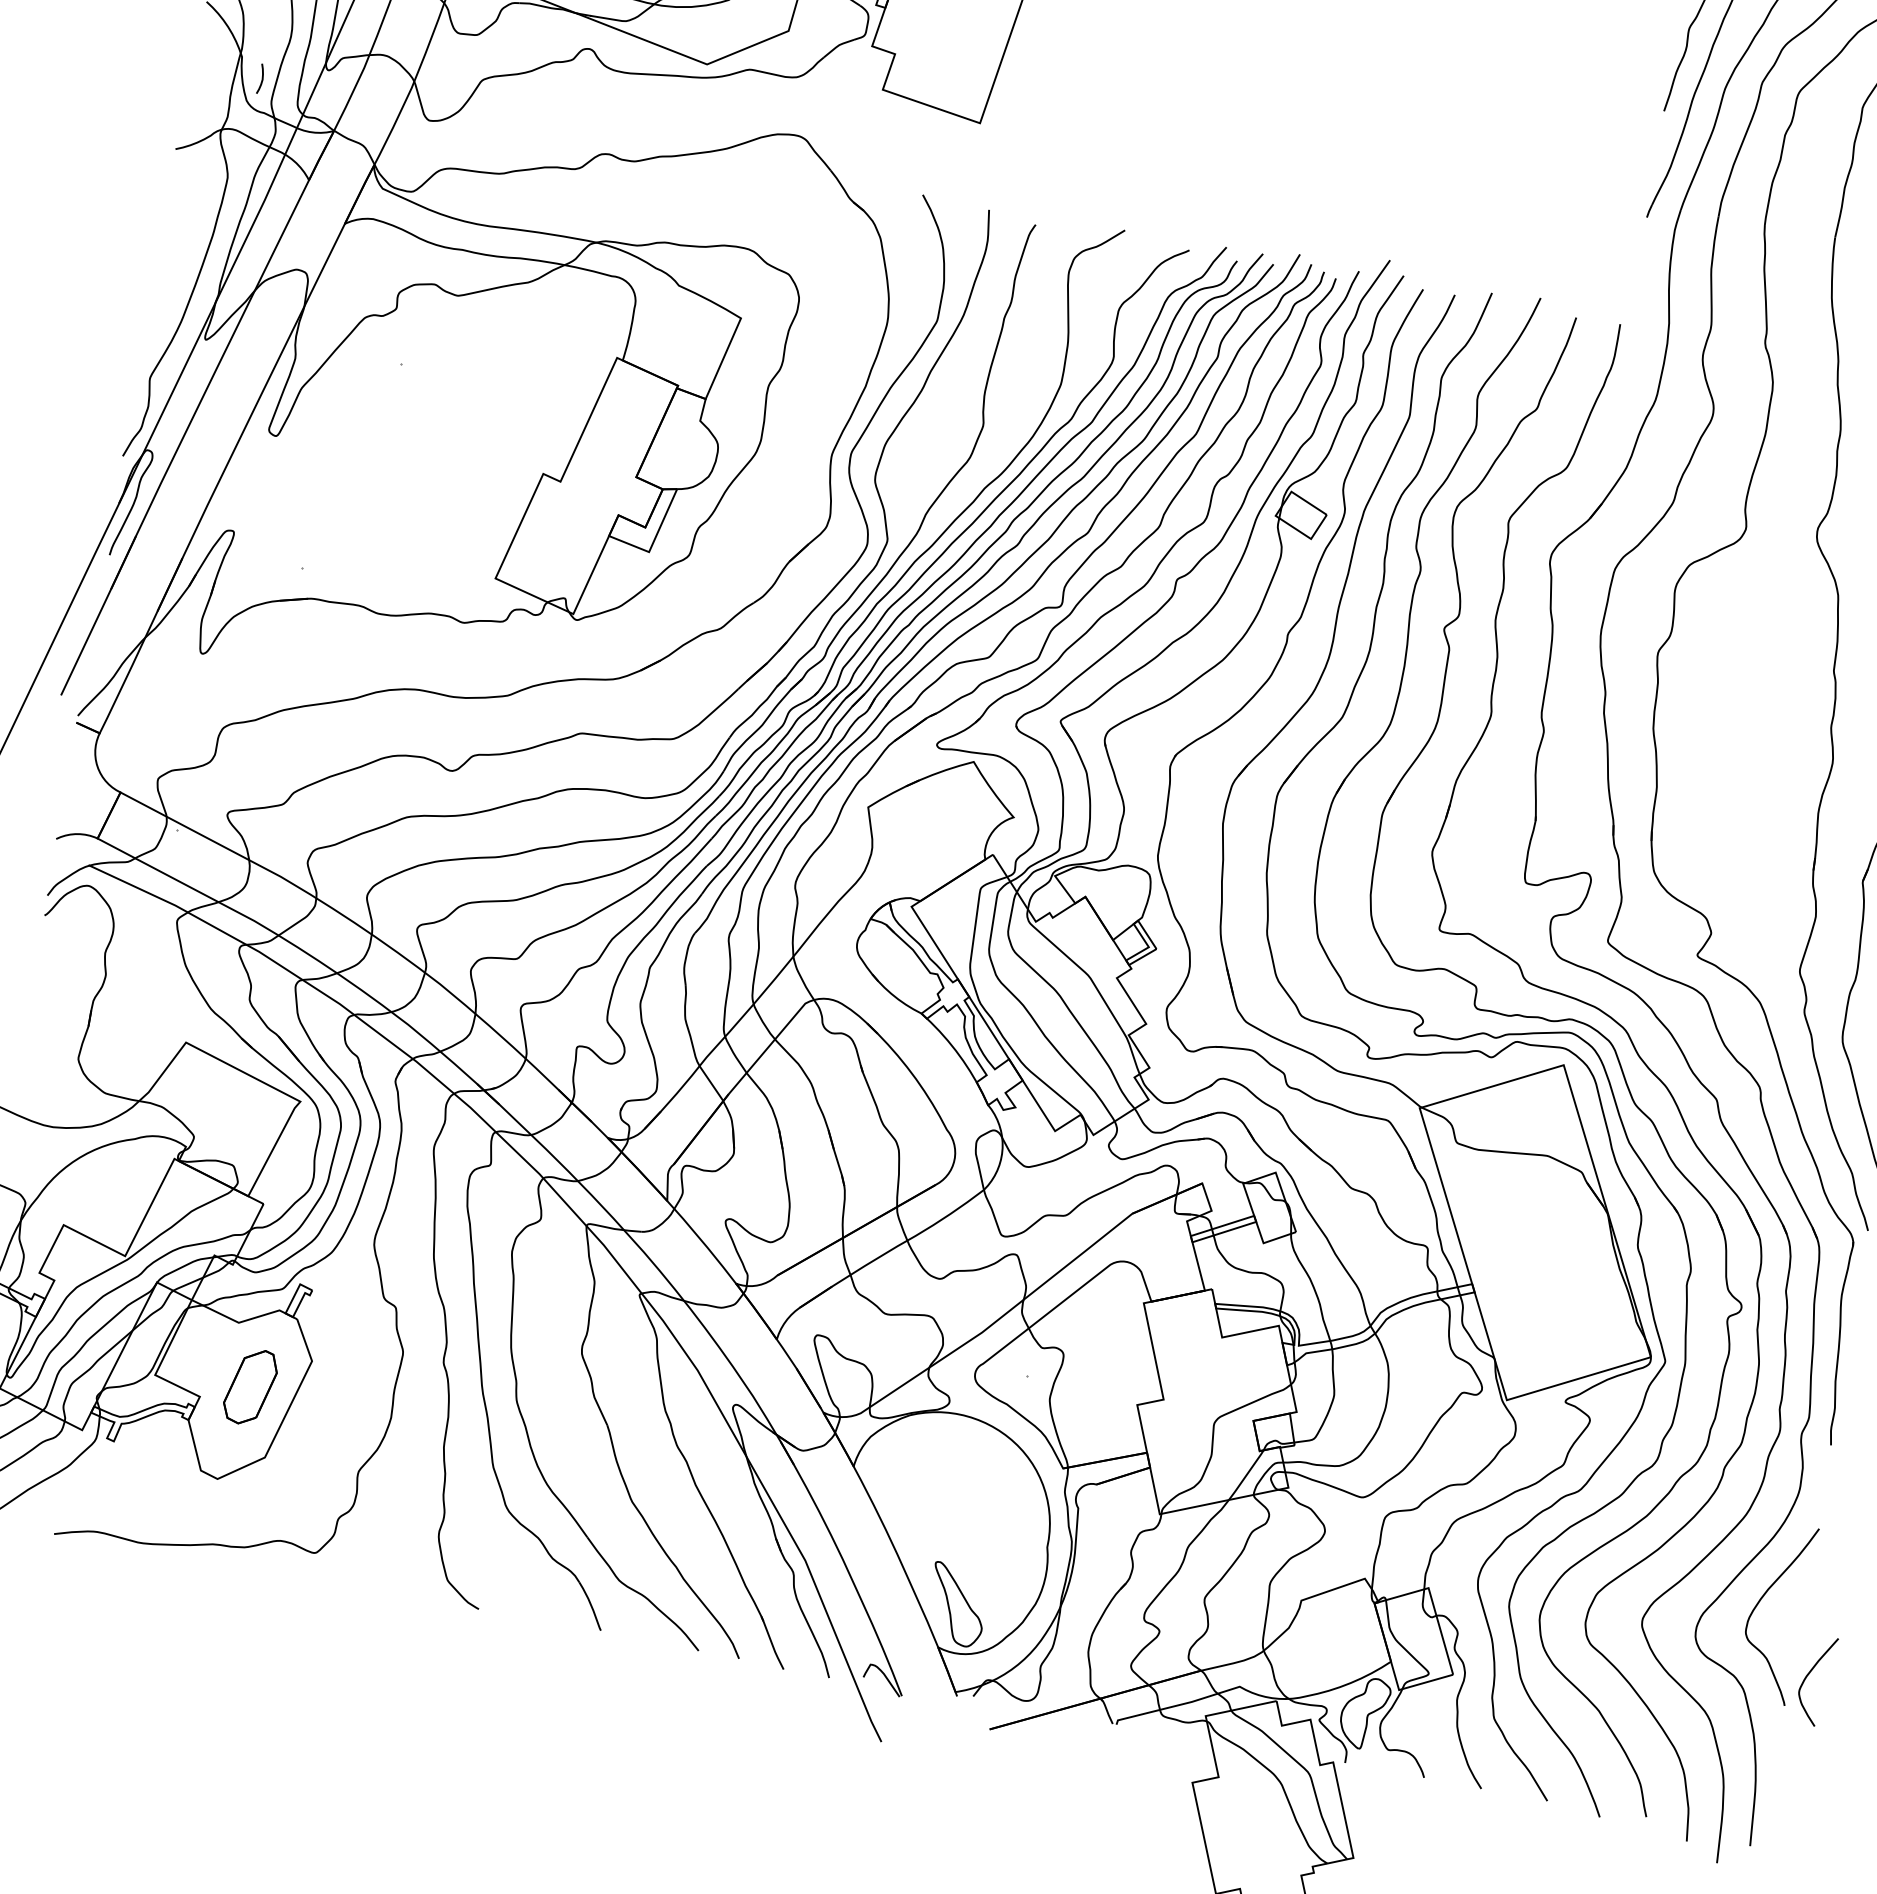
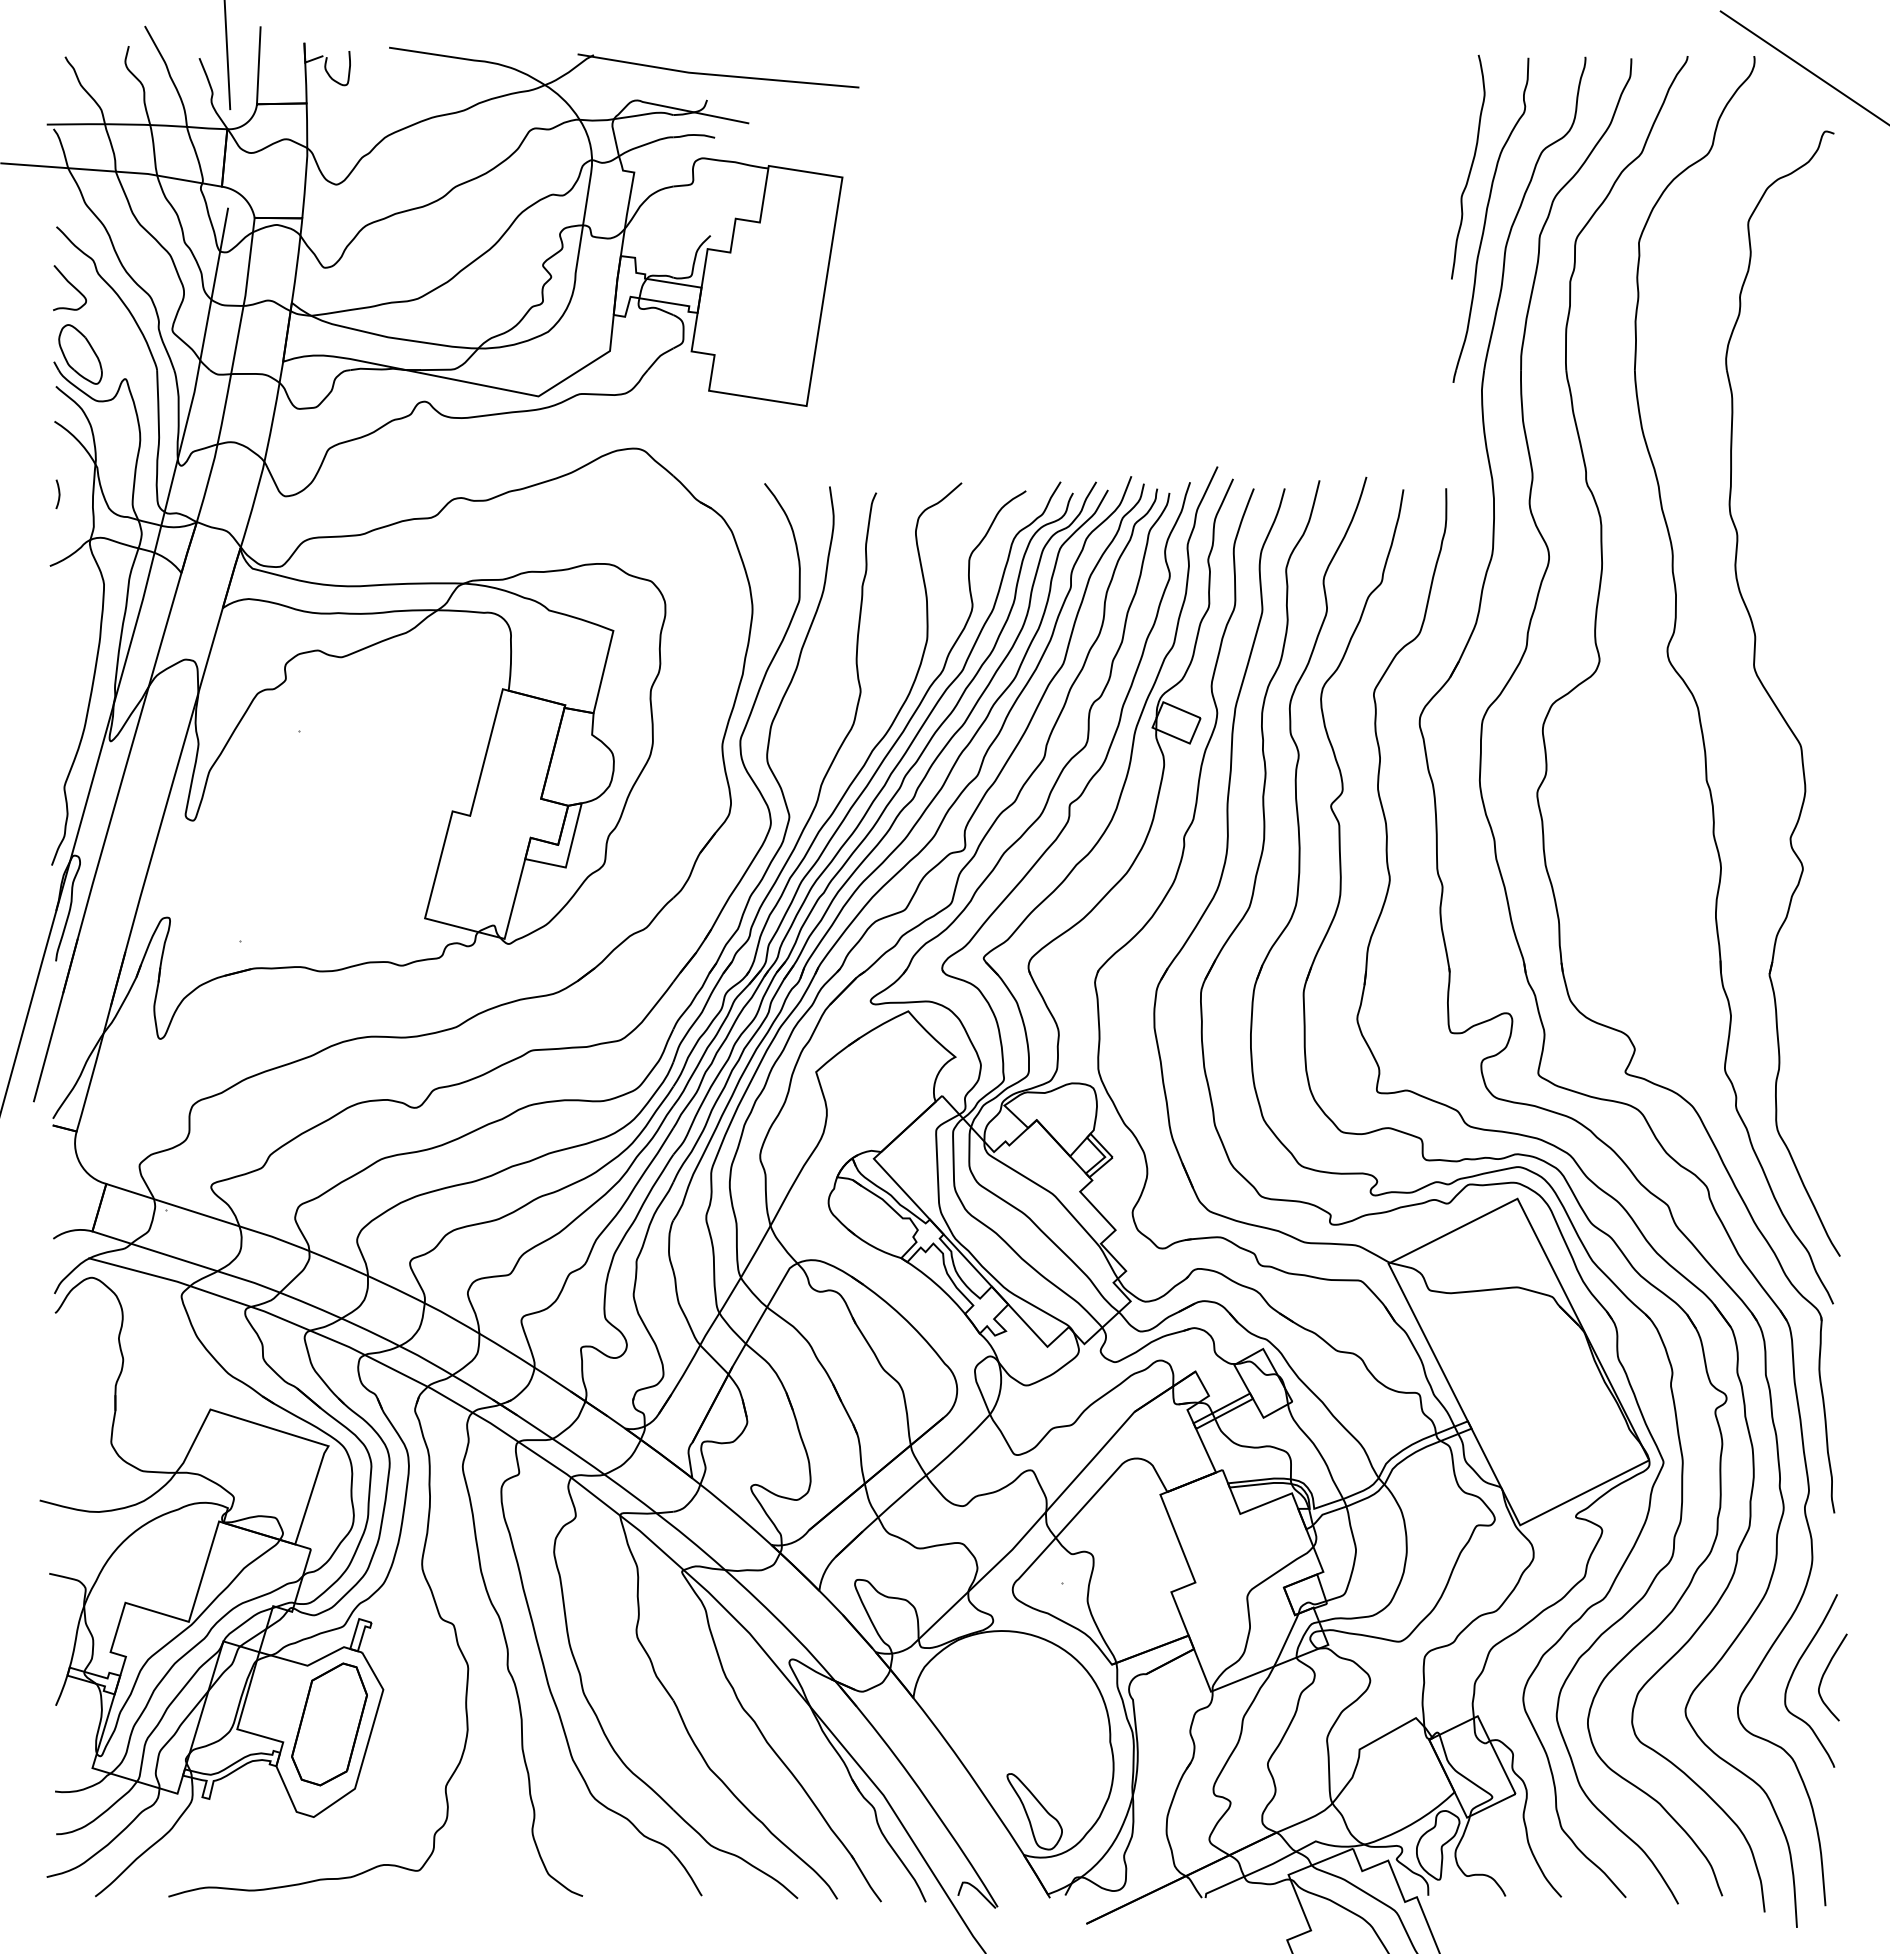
curve: (261, 79) -> (58, 494), moved
part: (250, 1386) -> (329, 1724), size x1.67
curve: (1809, 1675) -> (1825, 1673), moved

